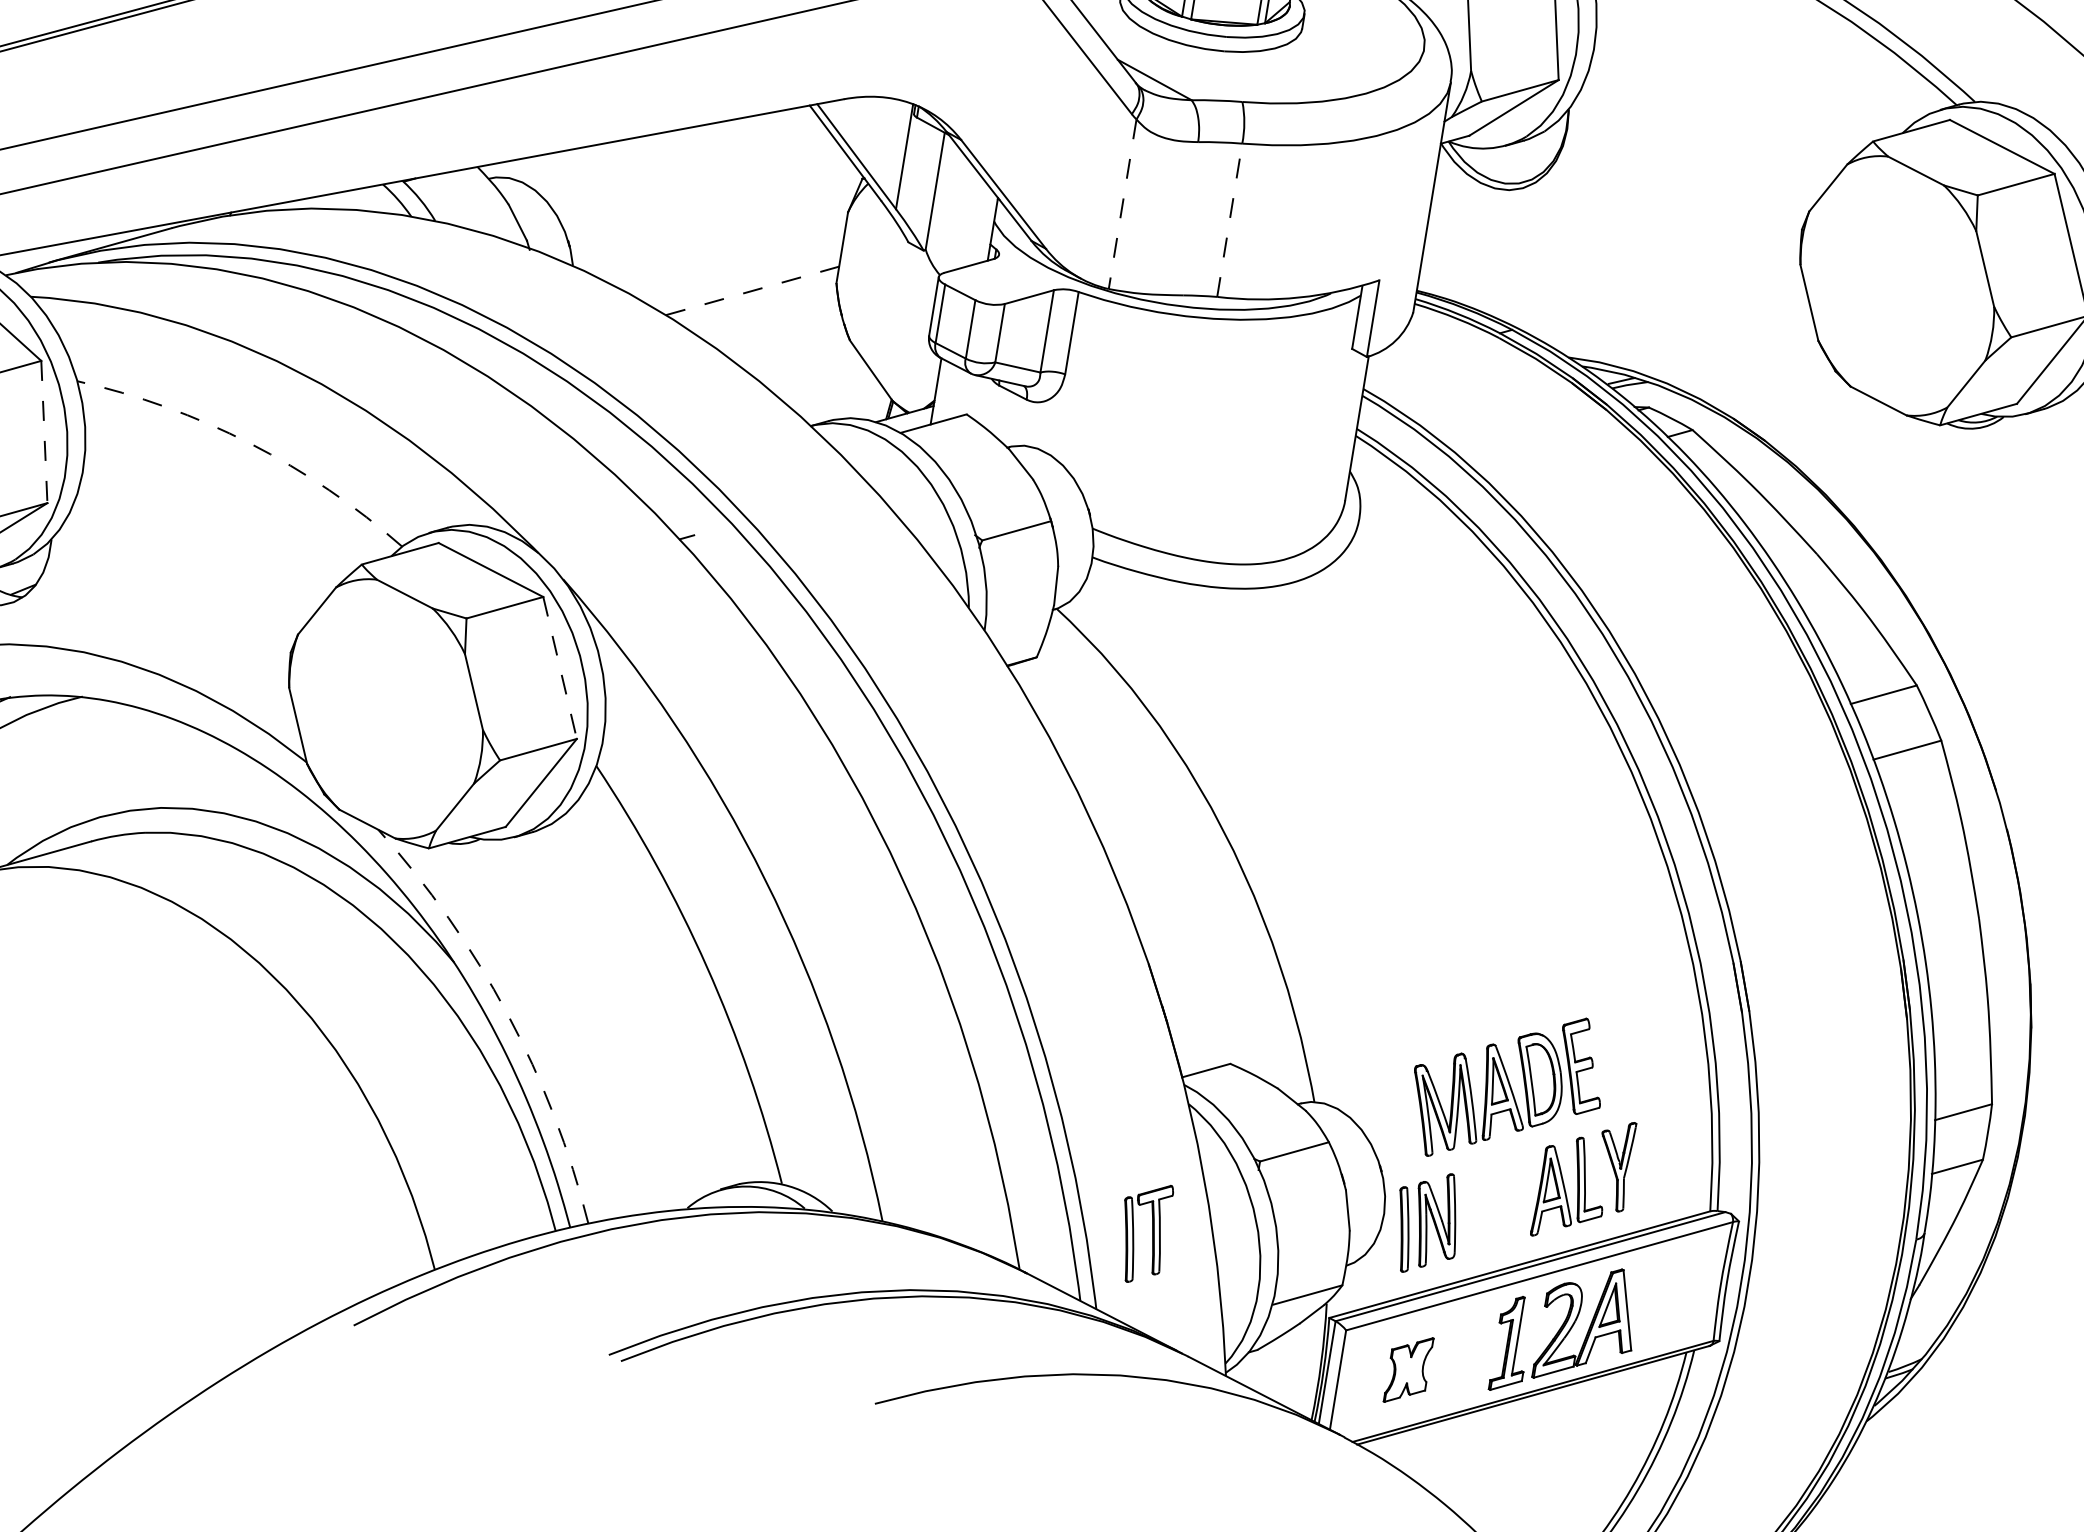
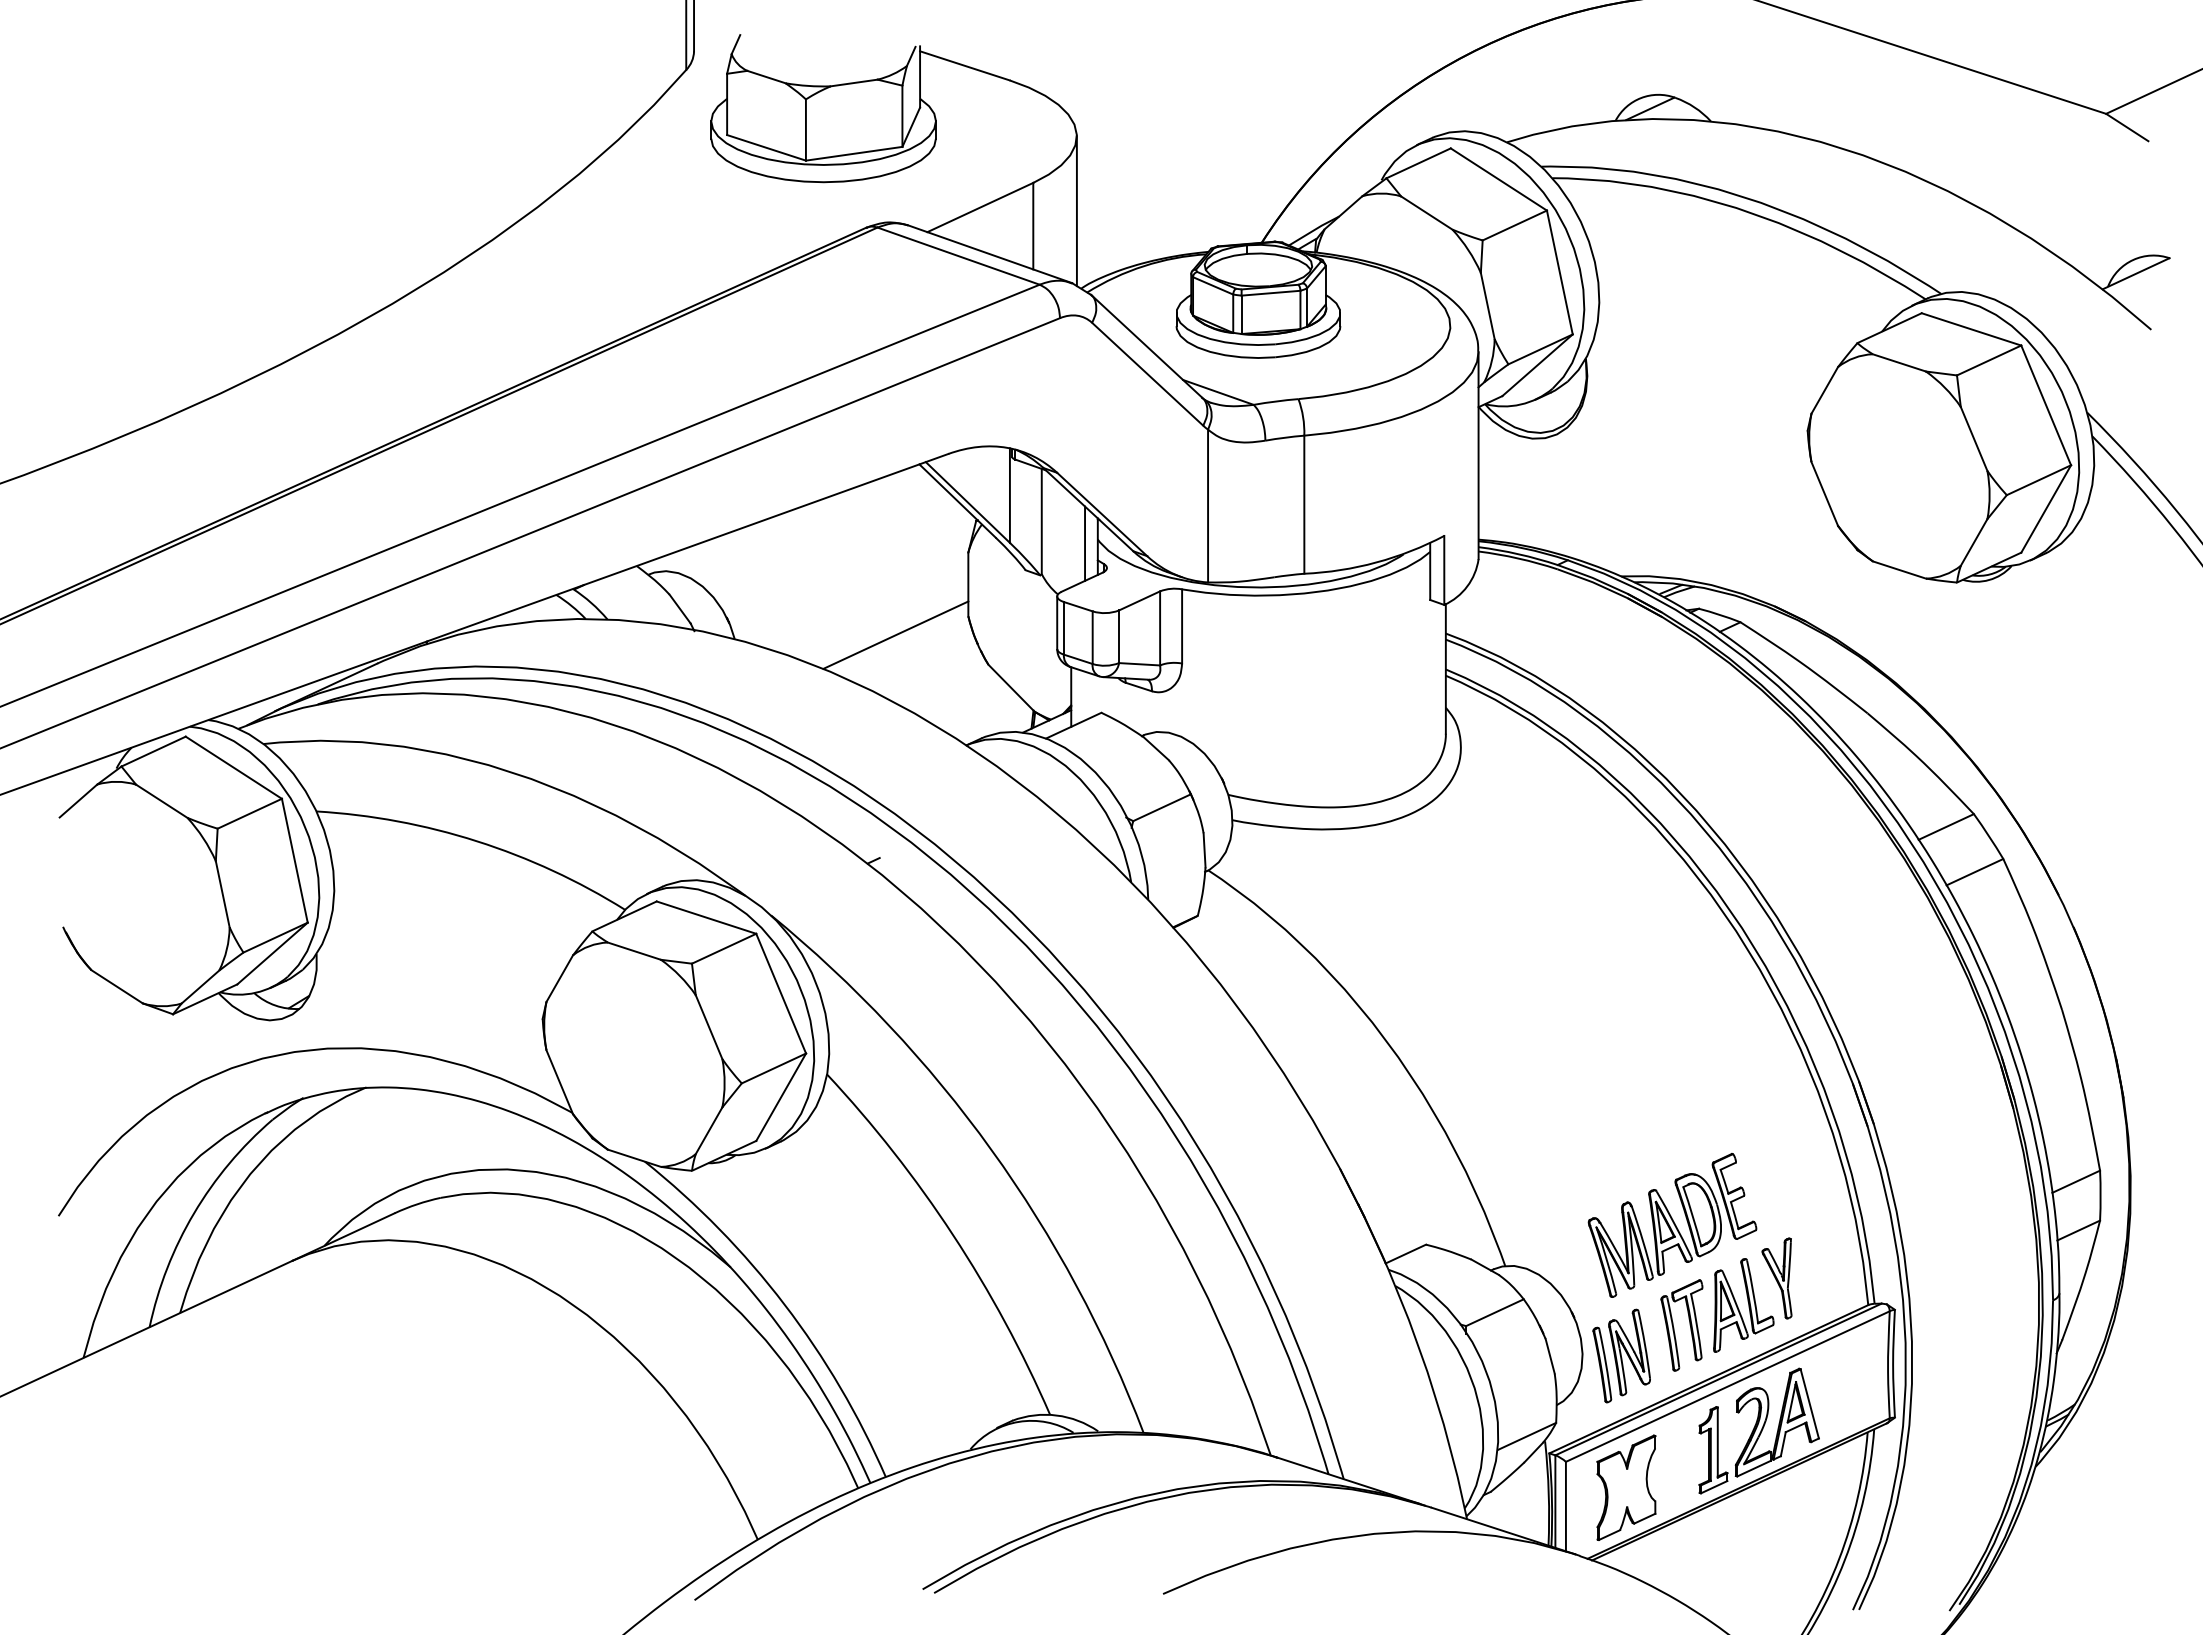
line: (1123, 204) -> (1208, 506), dashed -> solid
line: (1229, 220) -> (1304, 504), dashed -> solid
line: (979, 223) -> (1085, 543), added
line: (752, 291) -> (895, 635), dashed -> solid
line: (43, 432) -> (294, 861), dashed -> solid
arc: (250, 443) -> (477, 841), dashed -> solid
line: (560, 667) -> (781, 993), dashed -> solid
arc: (507, 1013) -> (784, 1304), dashed -> solid
part: (1134, 1233) -> (1674, 1327), moved
part: (1408, 1369) -> (1626, 1487), size x1.67

